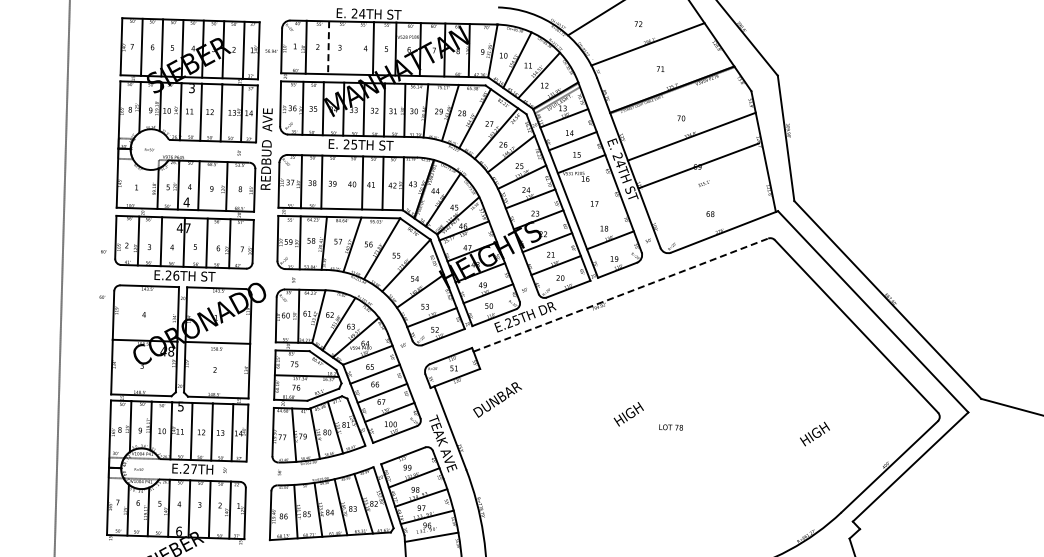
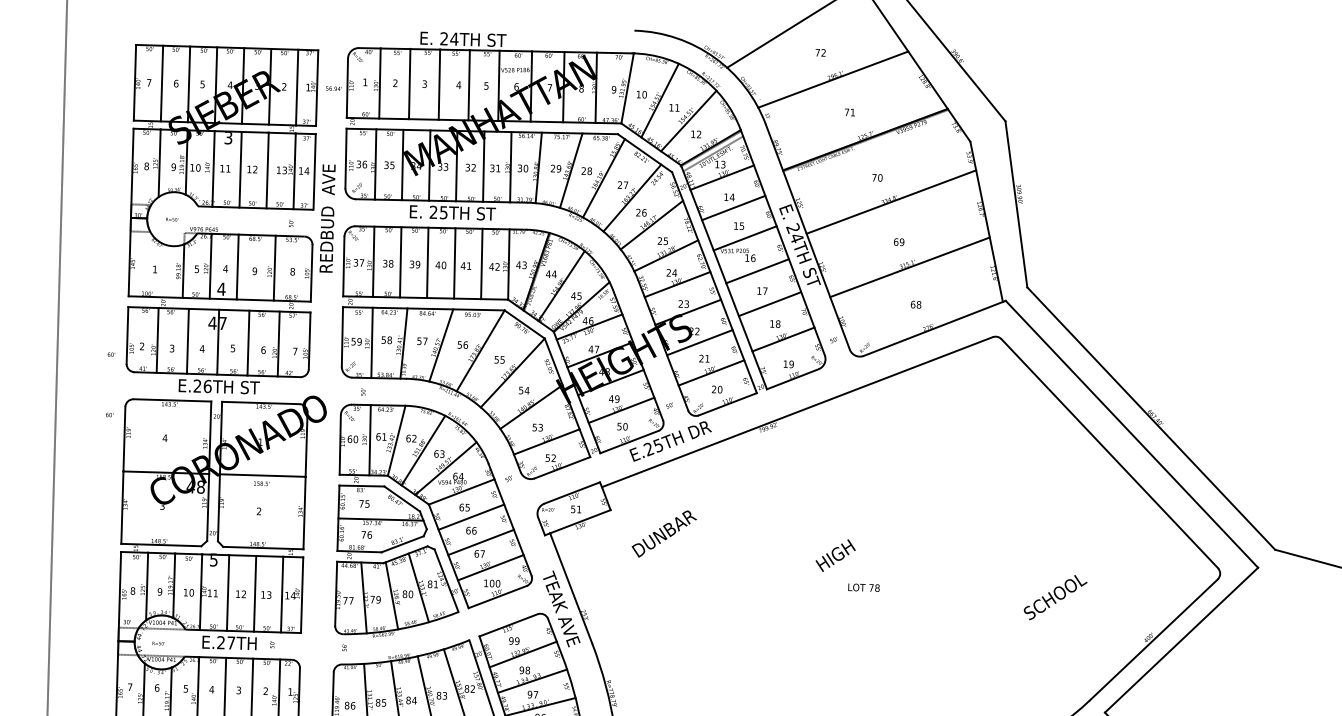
line: (328, 47) -> (409, 83), dashed -> solid
line: (350, 47) -> (438, 83), added
line: (698, 165) -> (909, 266), moved
line: (341, 182) -> (426, 262), added
line: (590, 188) -> (757, 270), added
line: (599, 213) -> (768, 303), added
line: (620, 295) -> (796, 412), dashed -> solid
text: (497, 399) -> (664, 533), moved
text: (628, 414) -> (835, 555), moved
text: (815, 434) -> (1055, 597), HIGH -> SCHOOL

